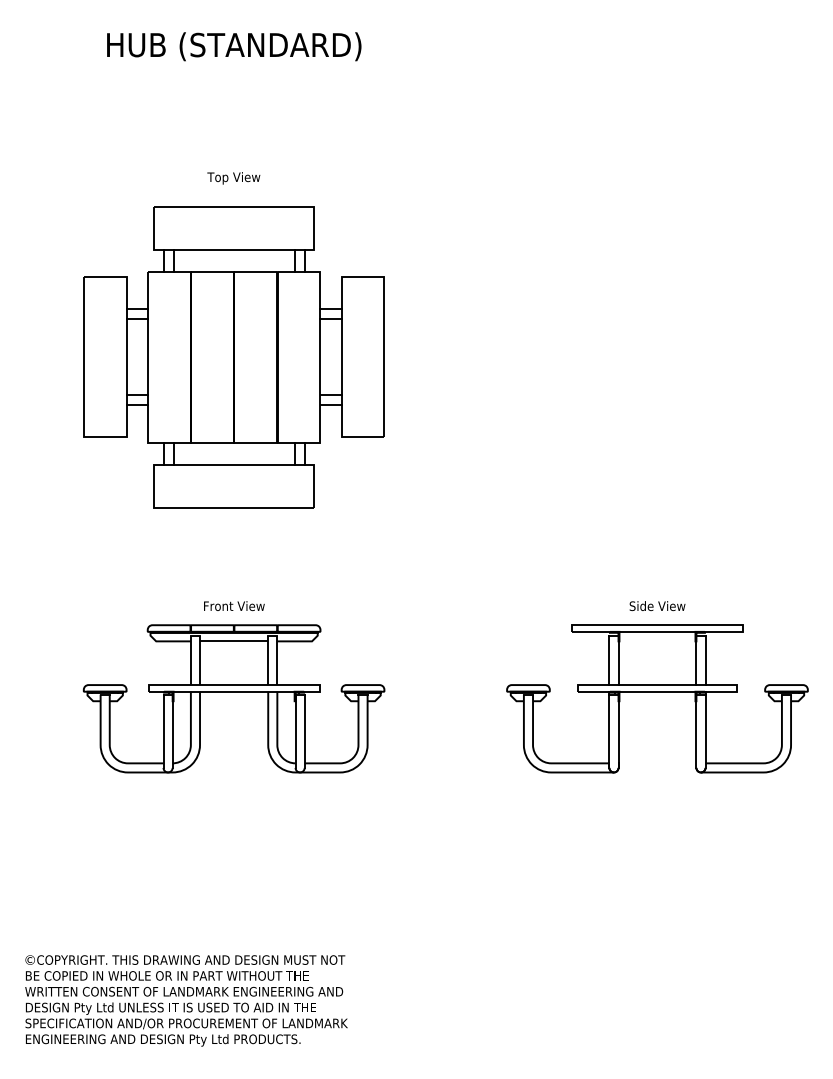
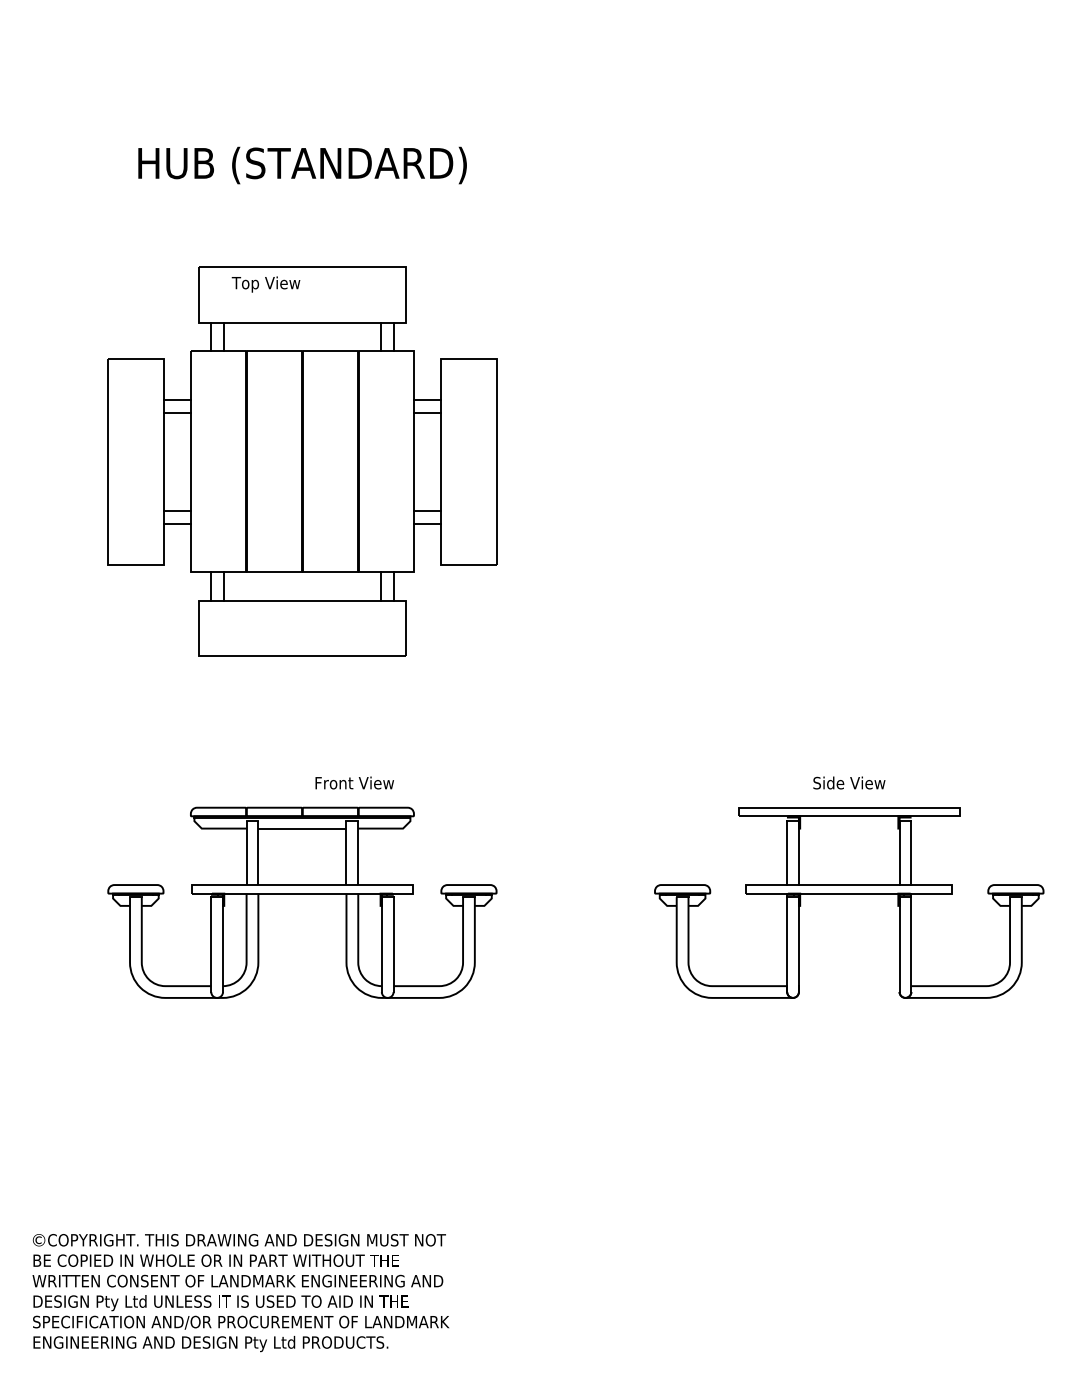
text: (234, 46) -> (302, 165), moved
text: (233, 178) -> (265, 284), moved
text: (234, 605) -> (354, 782), moved

